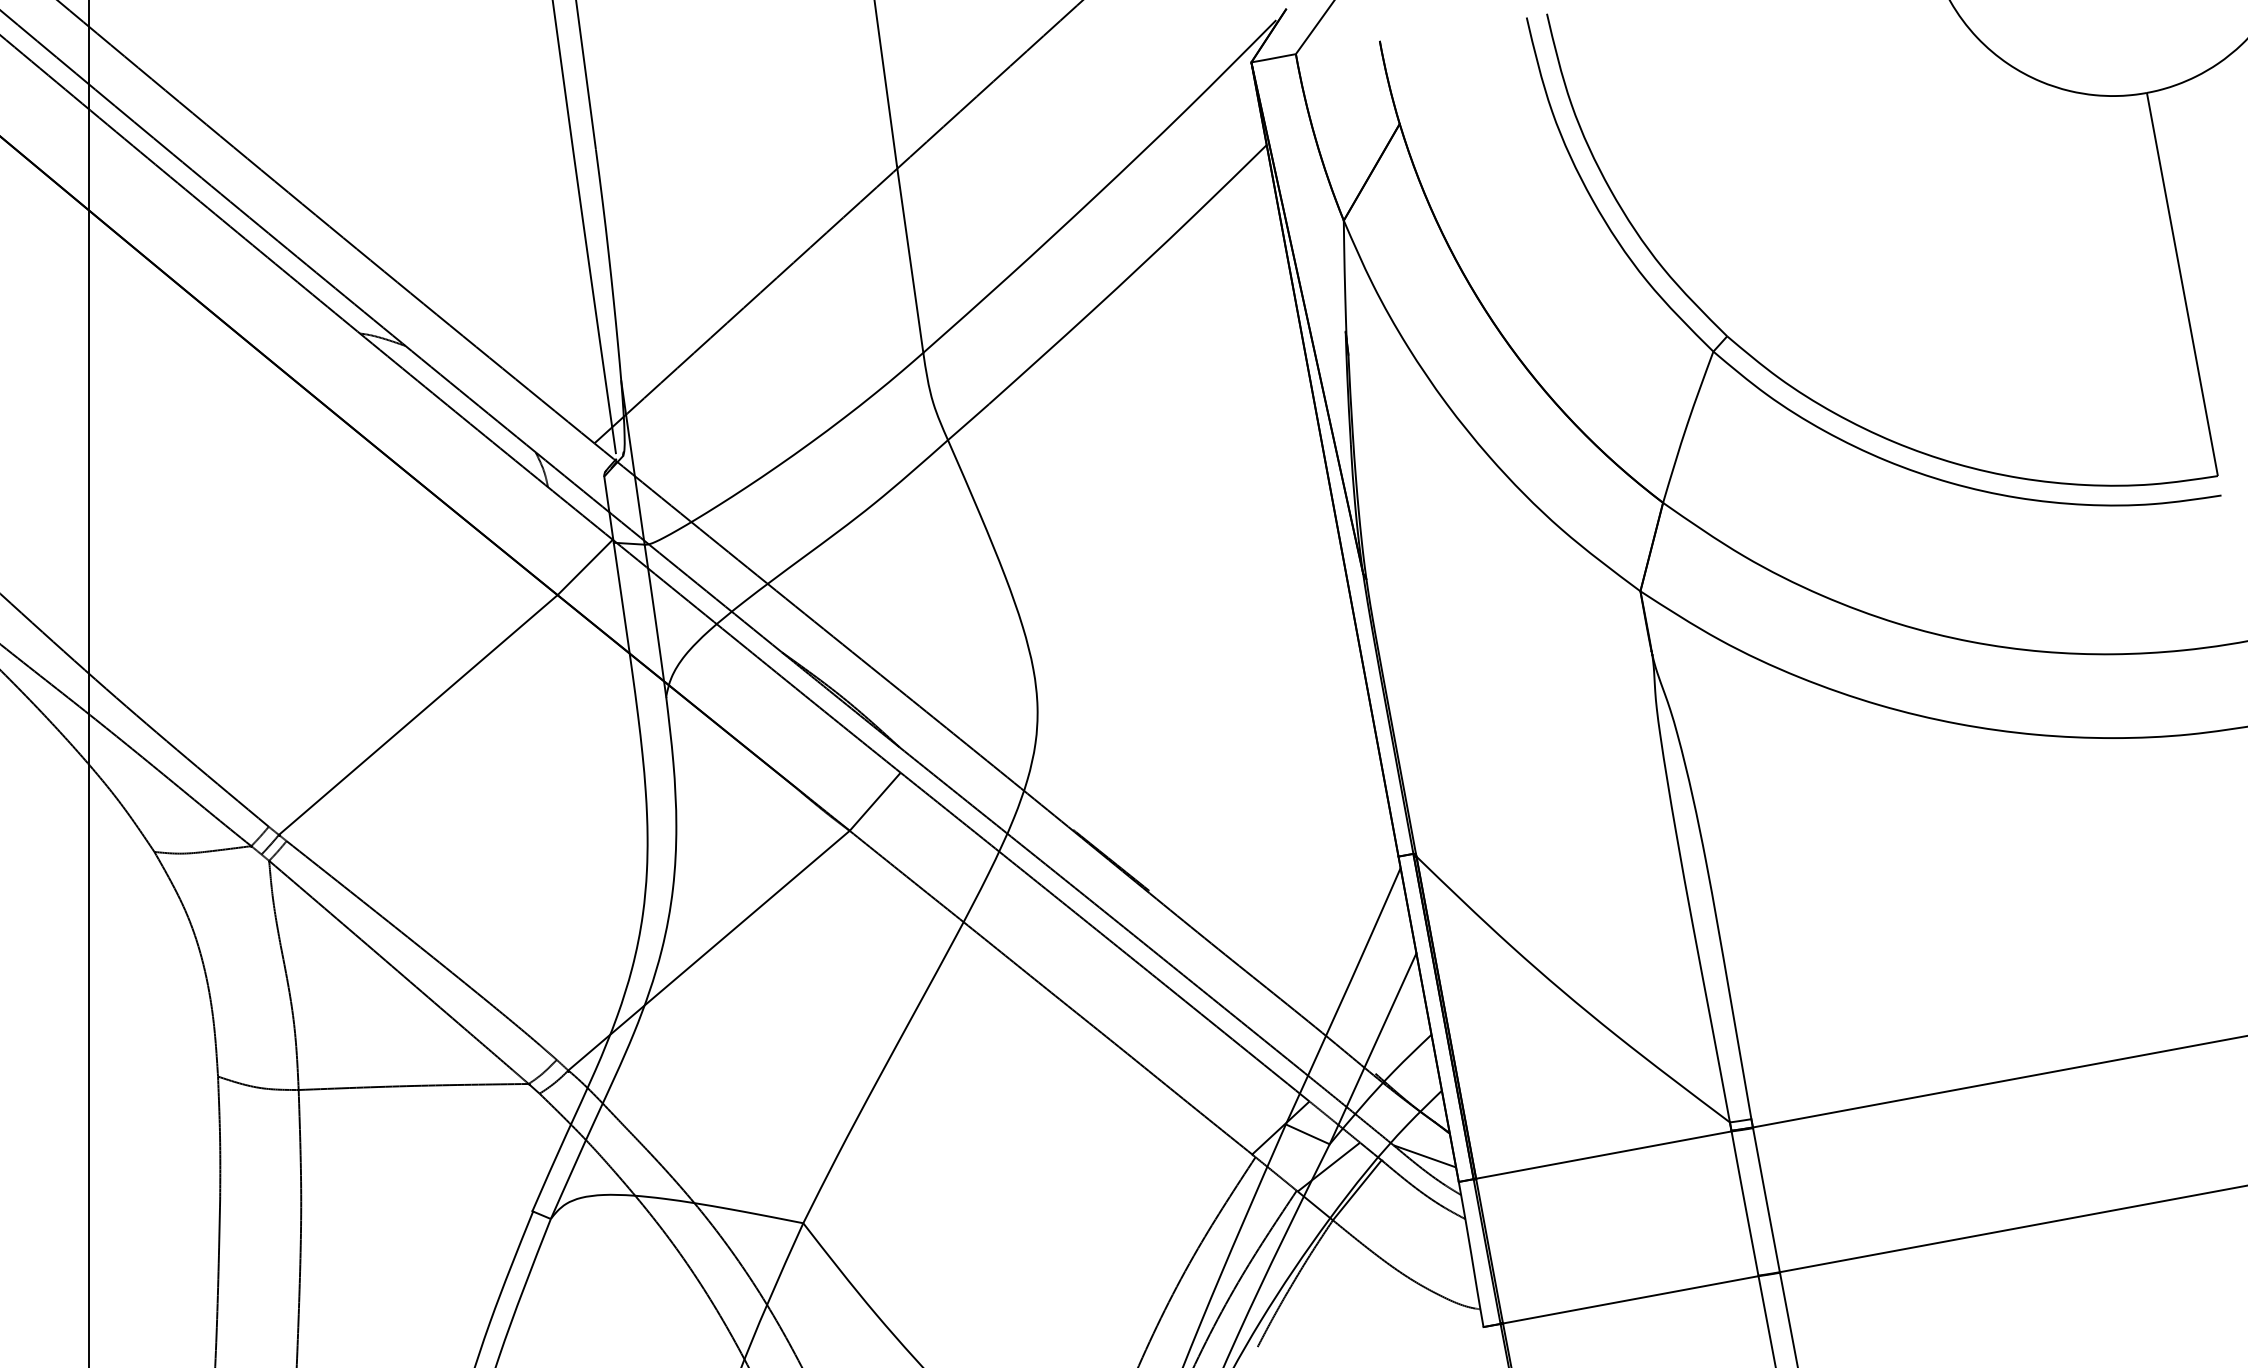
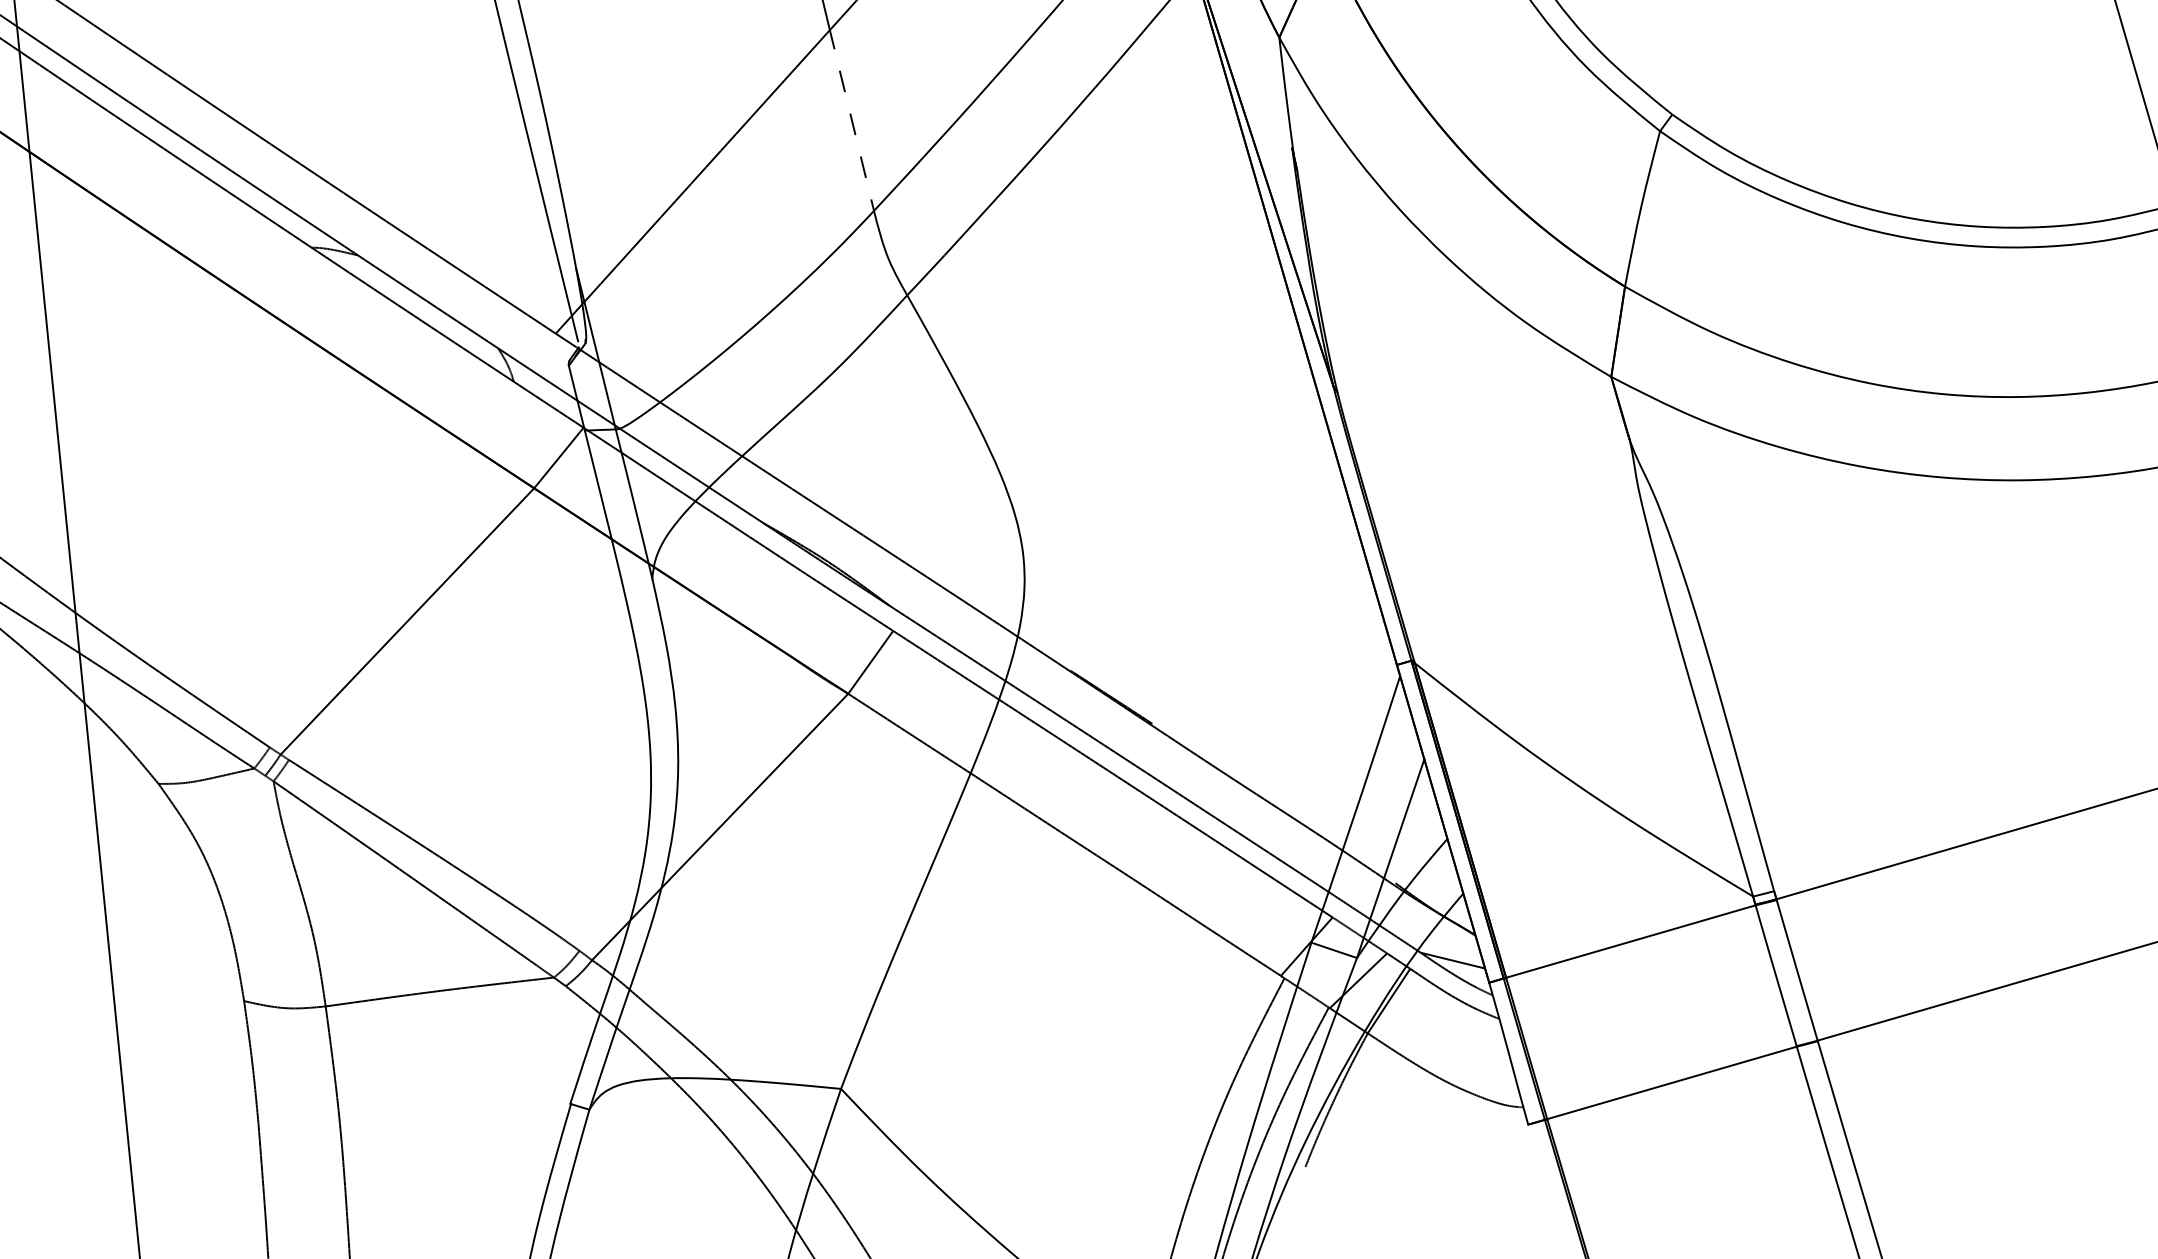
line: (910, 260) -> (852, 120), solid -> dashed

